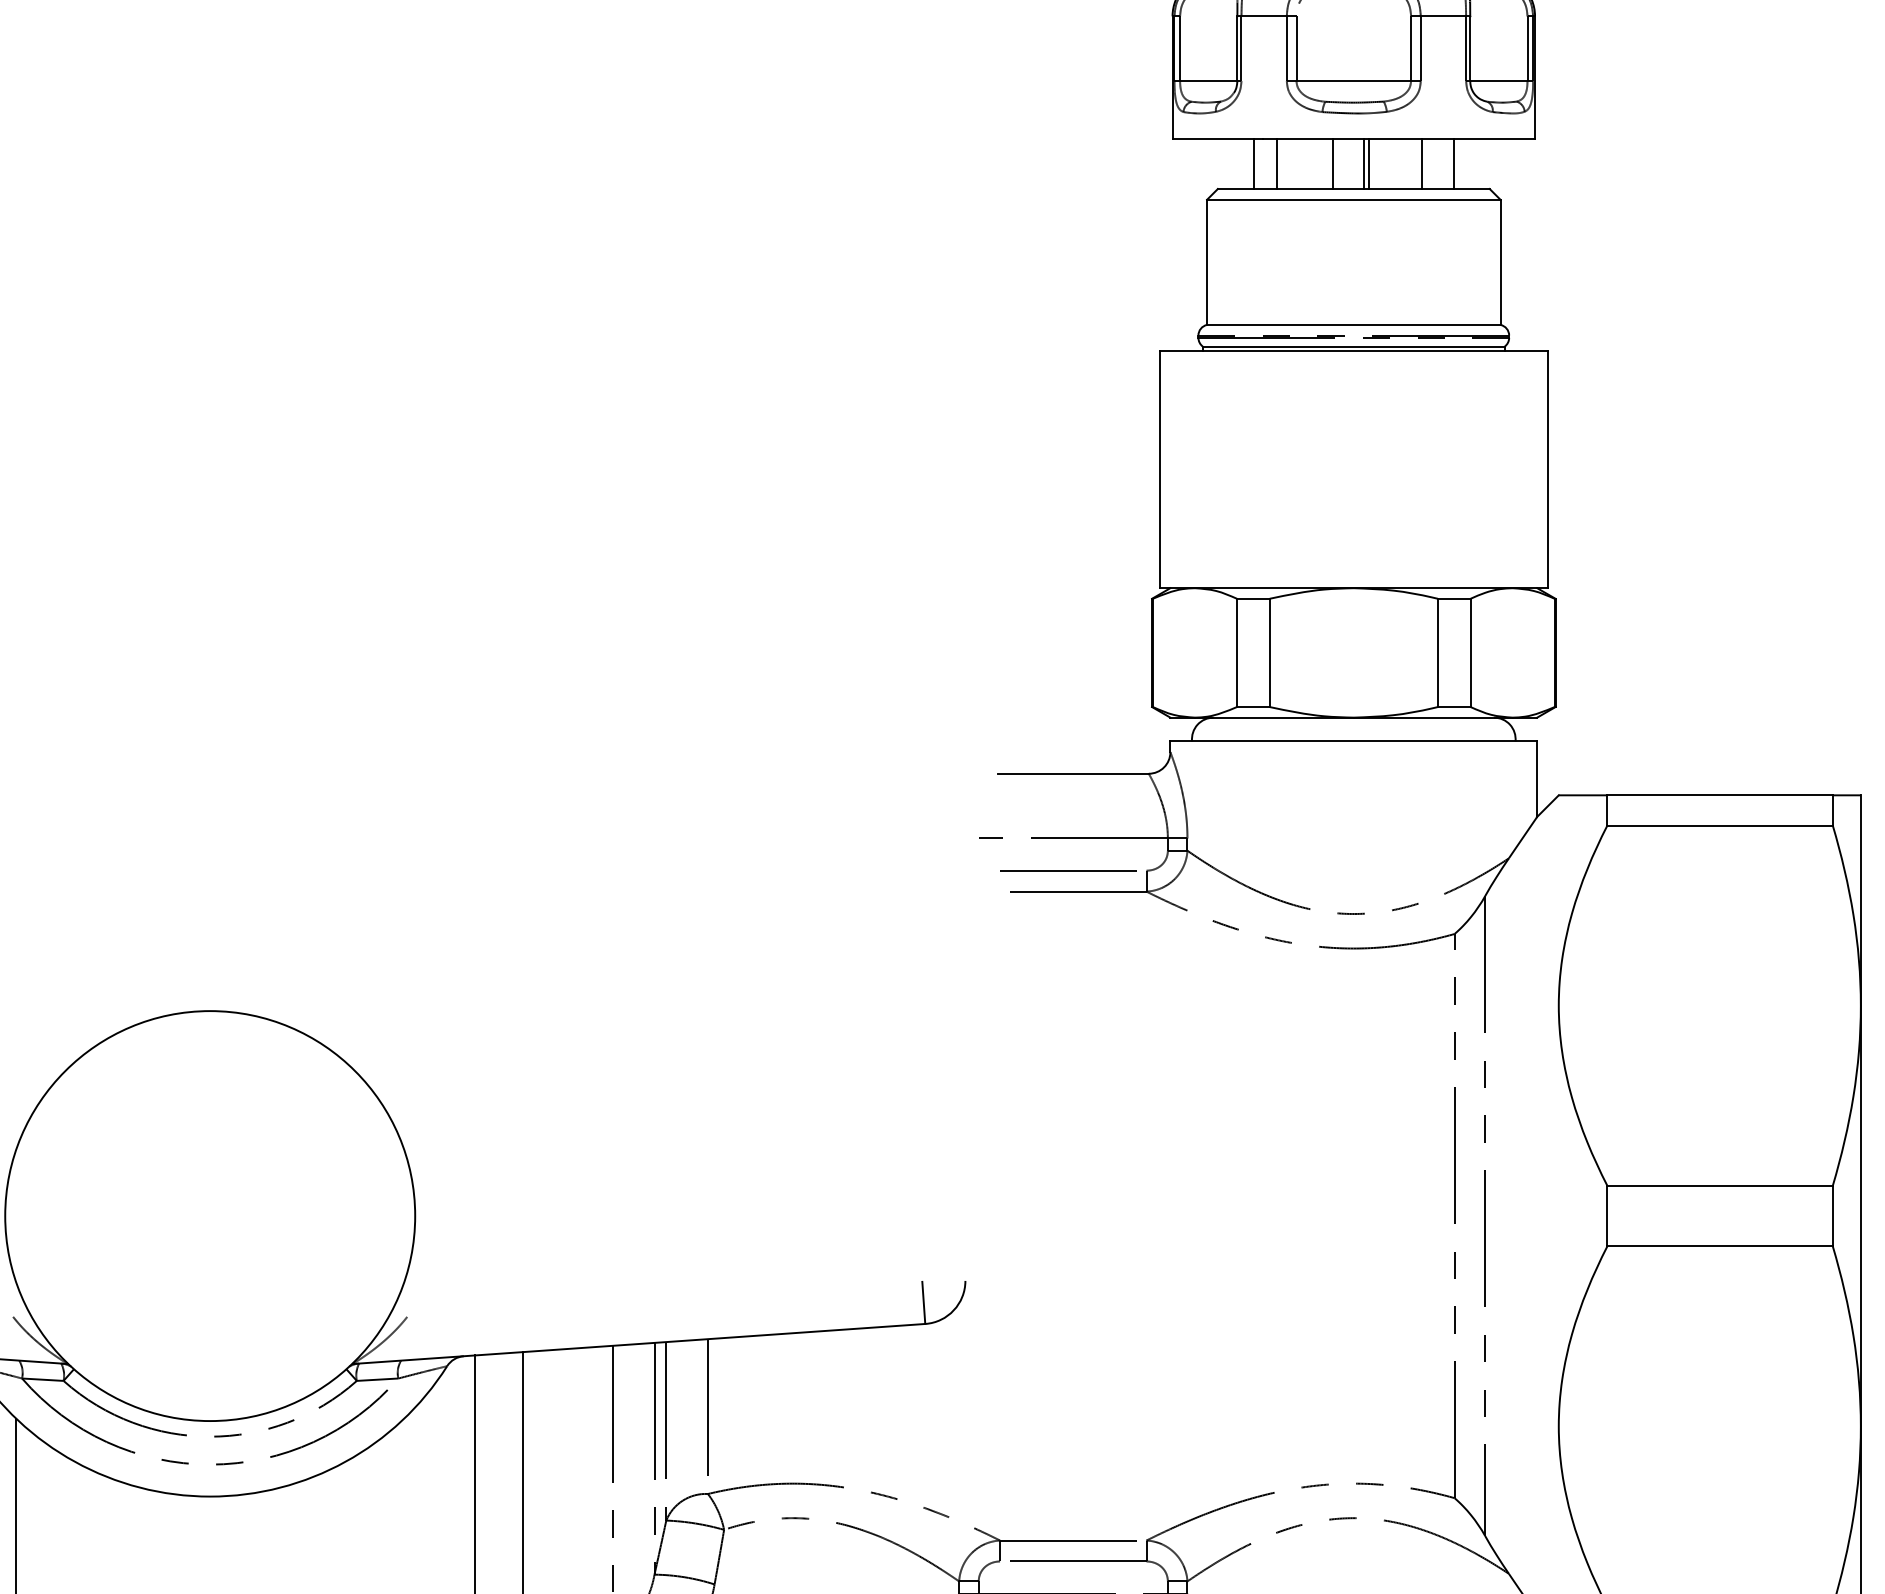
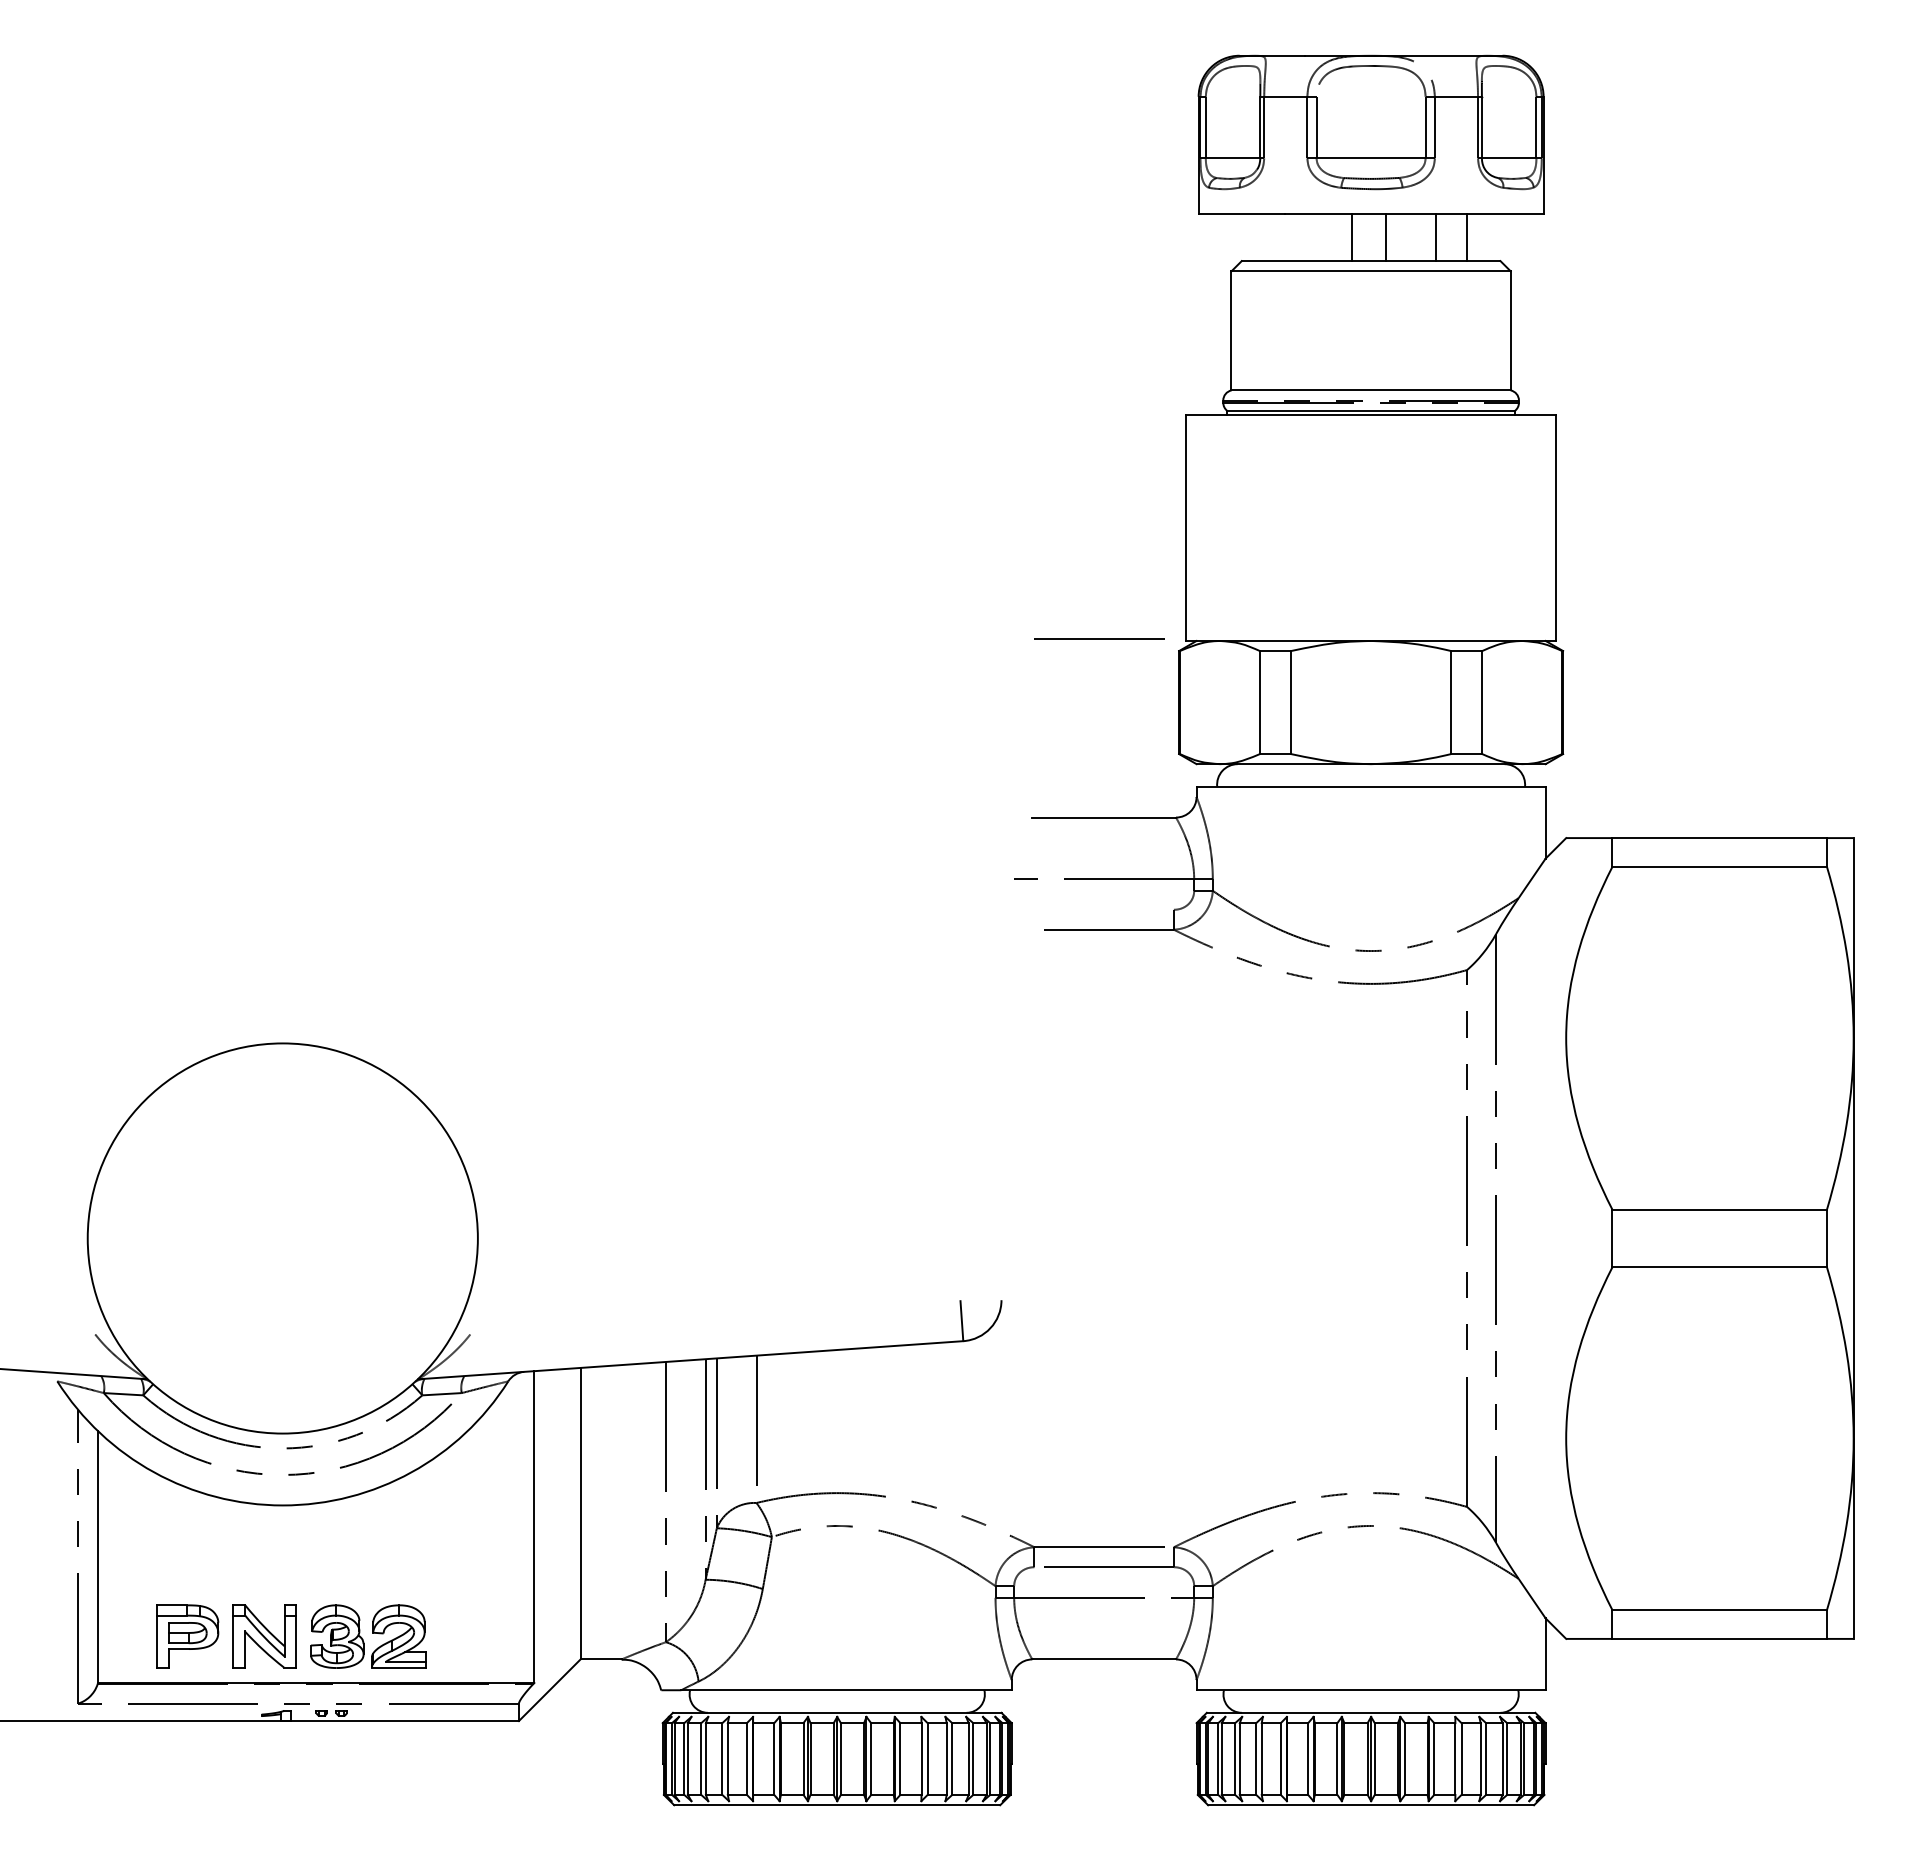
line: (1253, 164) -> (1275, 237), removed
line: (1277, 164) -> (1298, 237), removed
line: (1363, 164) -> (1380, 237), removed
line: (1068, 870) -> (1099, 638), moved

